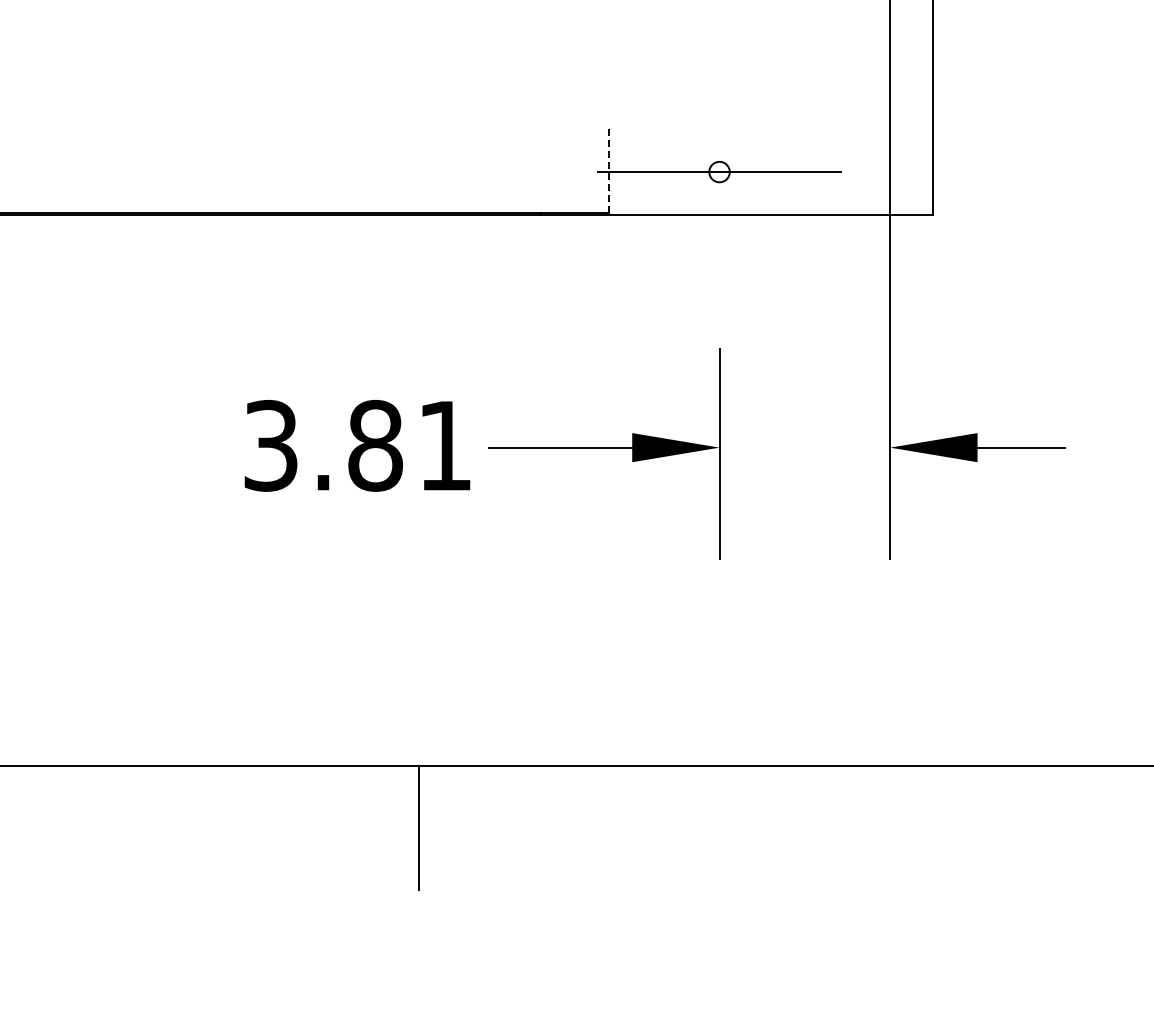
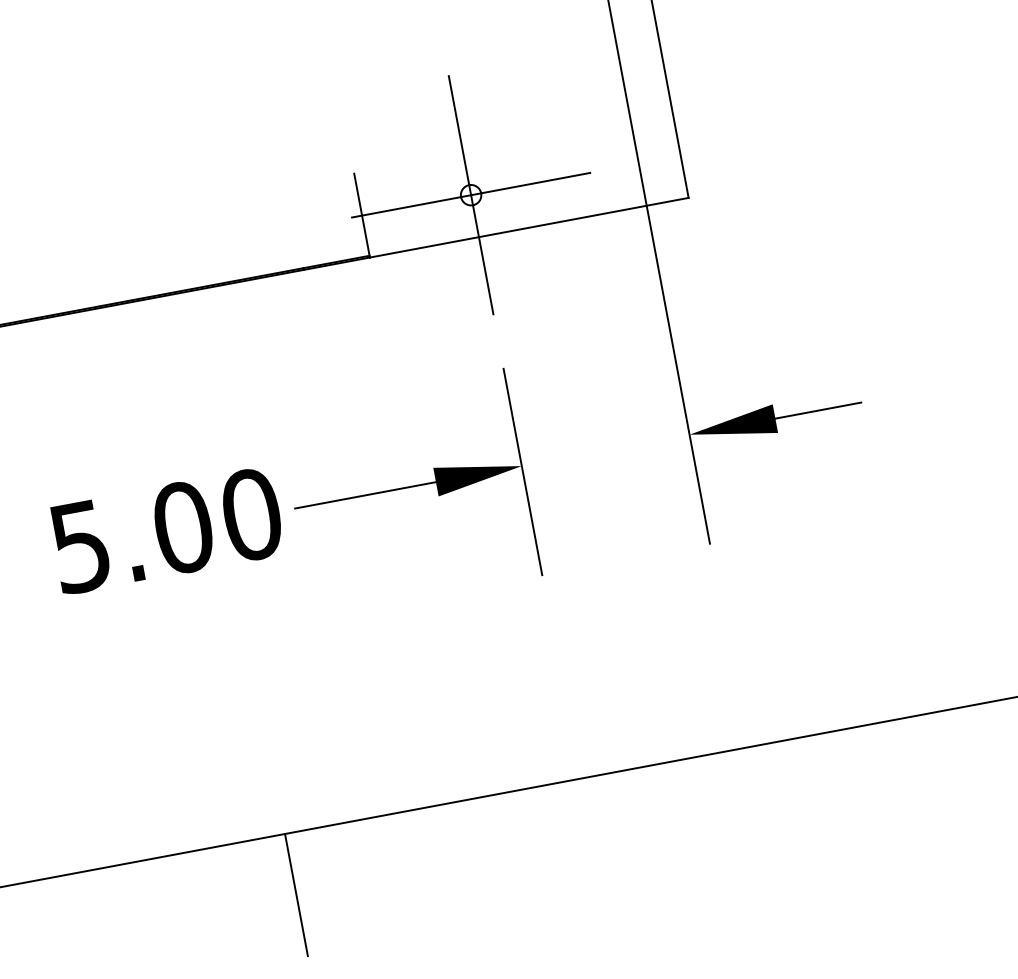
line: (719, 171) -> (470, 194), added
line: (608, 172) -> (362, 216), dashed -> solid
text: (358, 445) -> (166, 530), 3.81 -> 5.00

